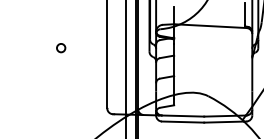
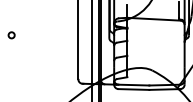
circle: (61, 48) -> (11, 35), moved

